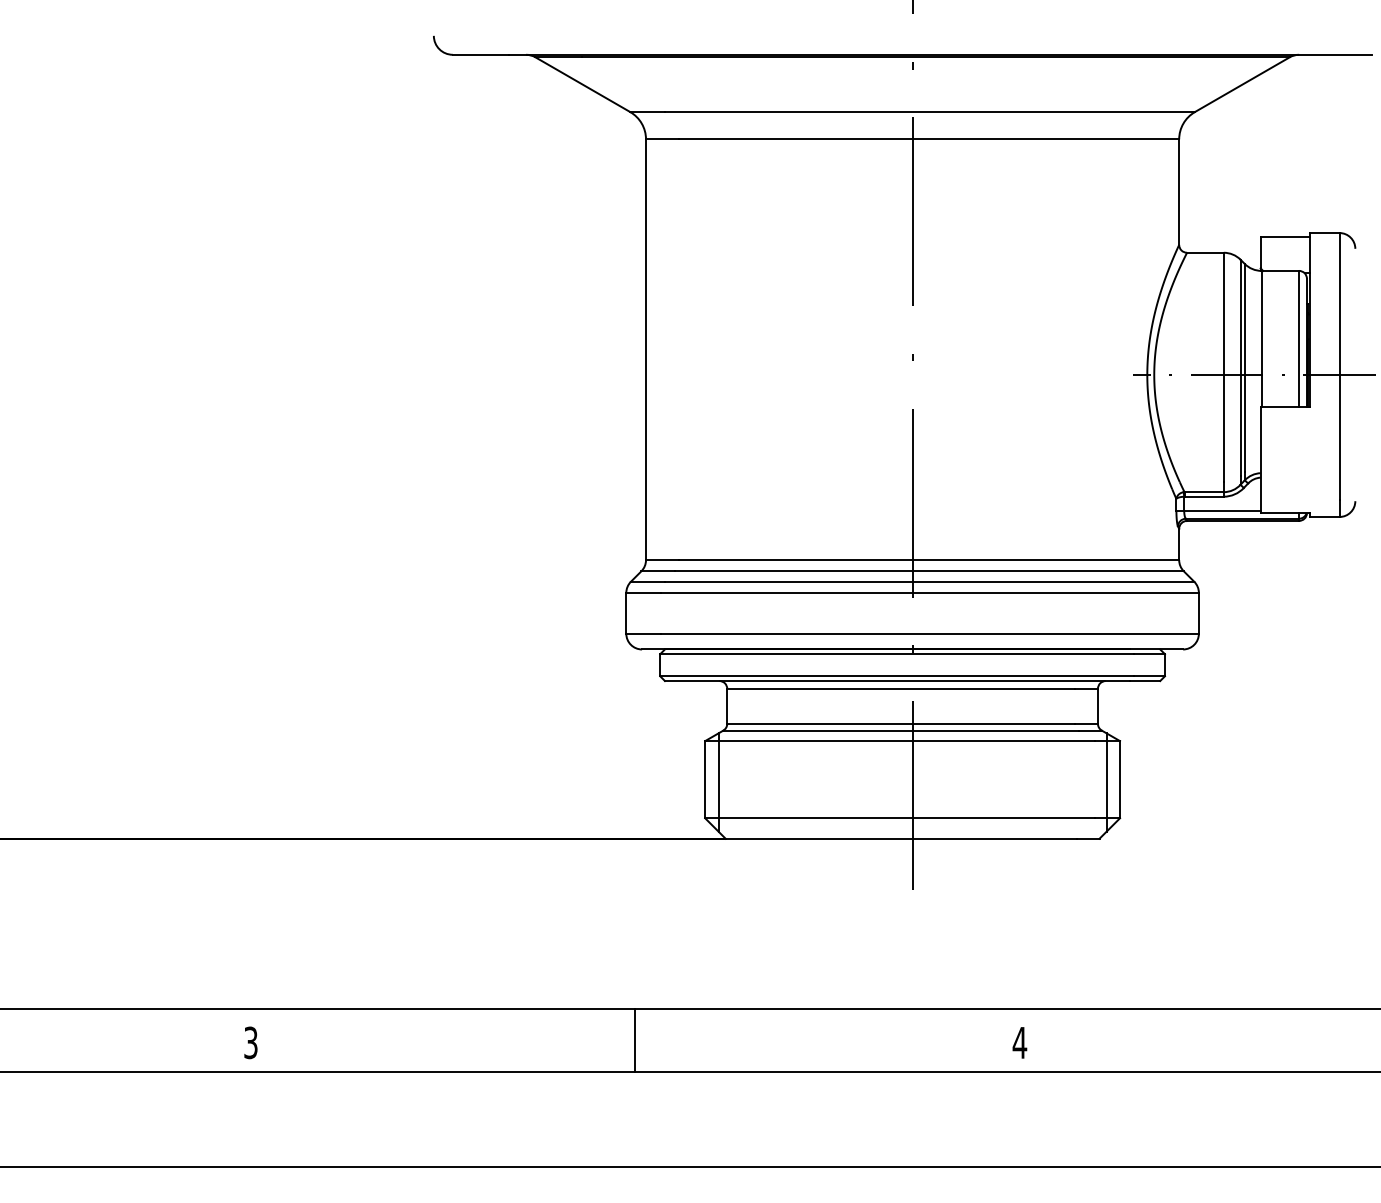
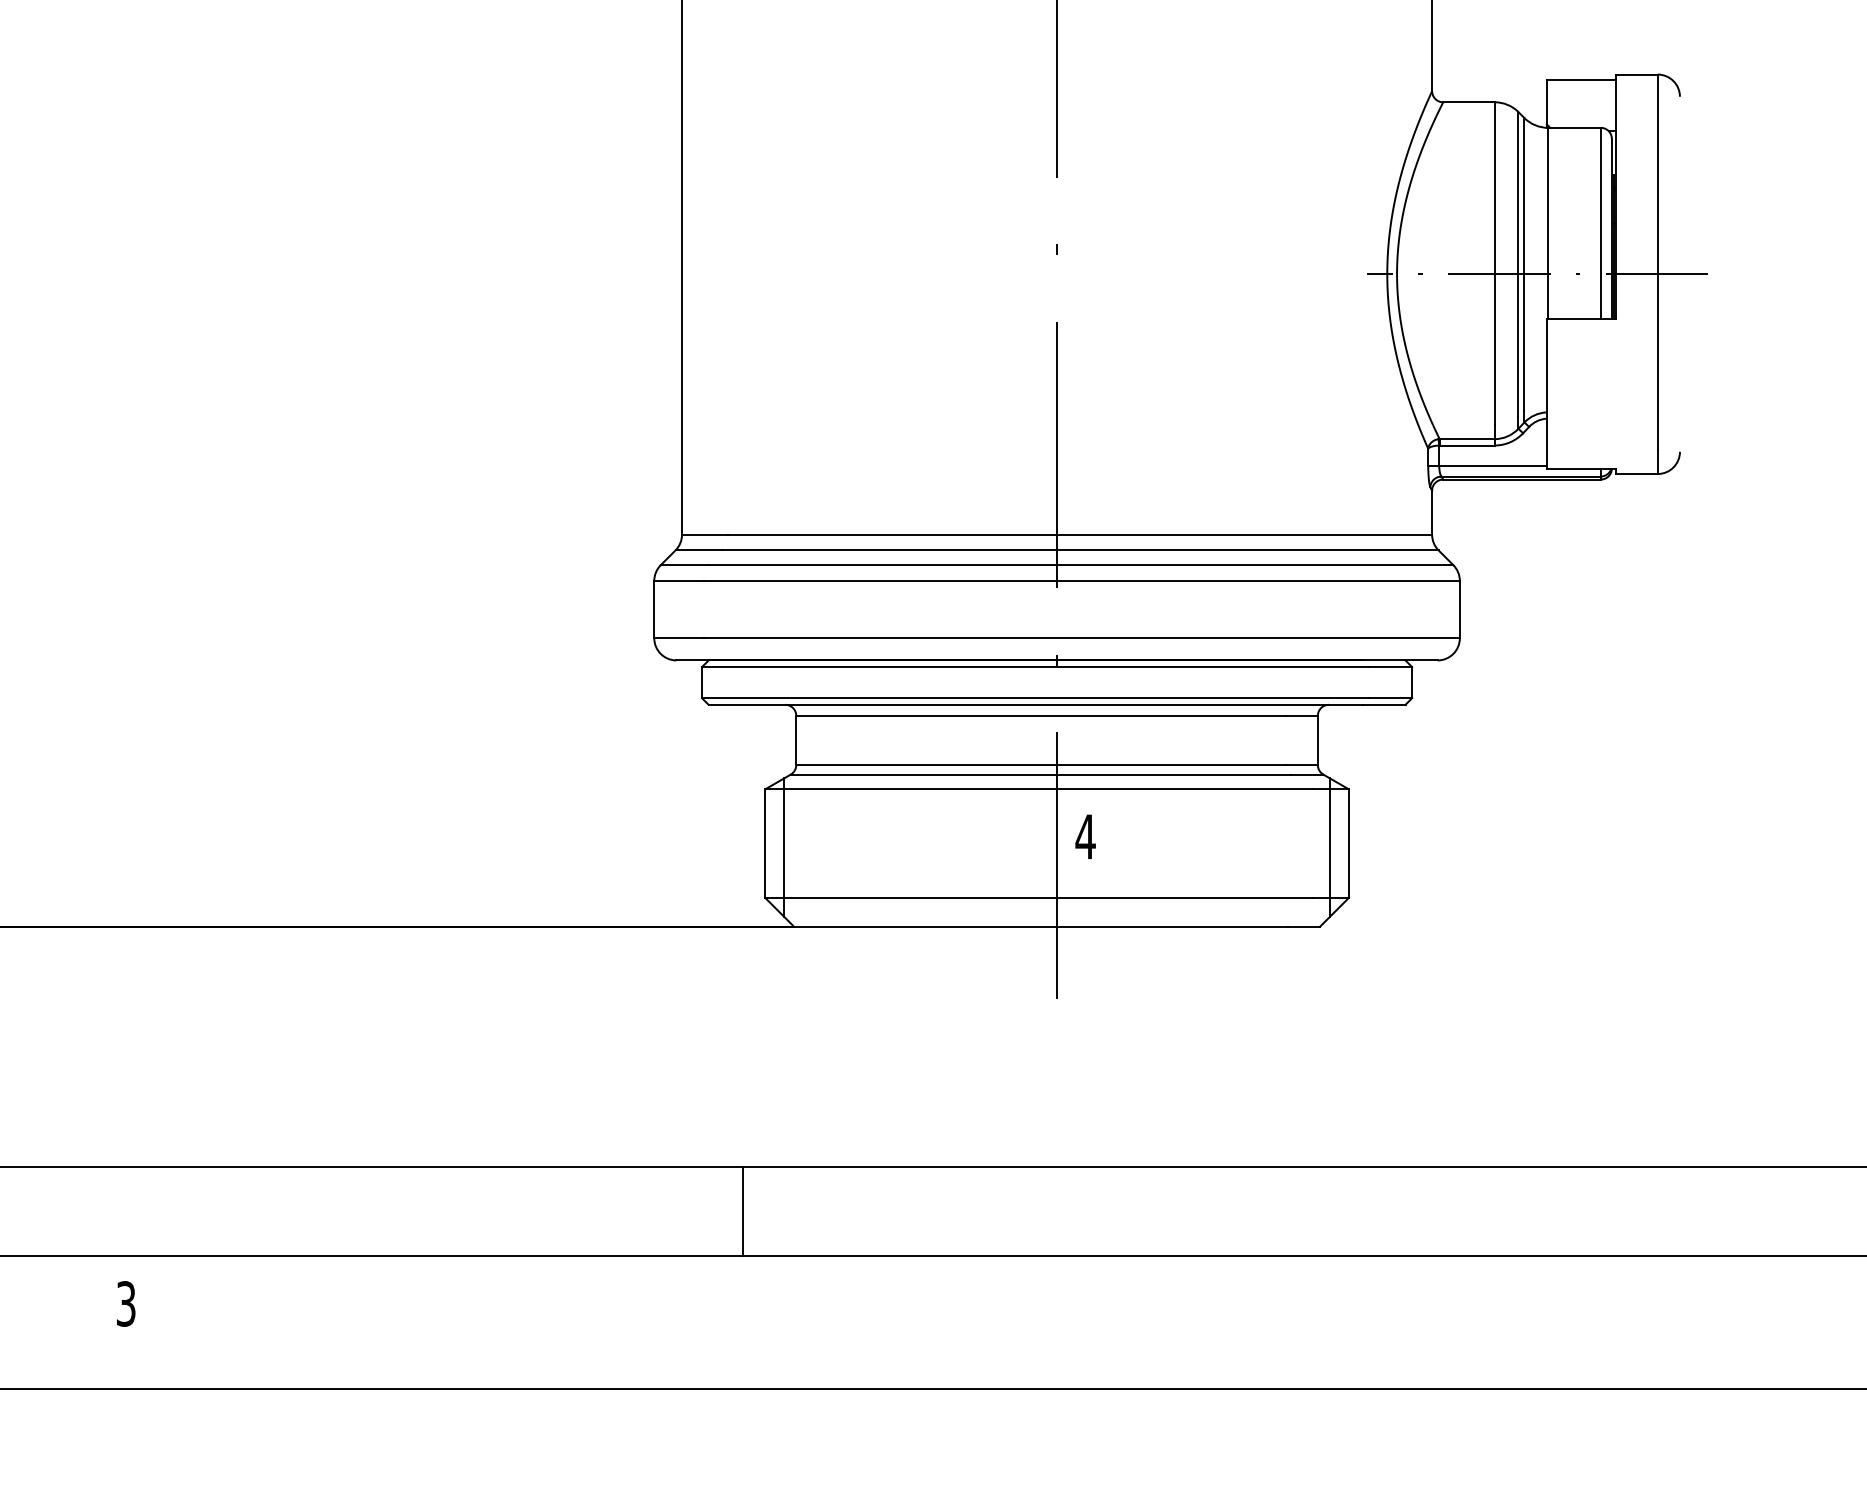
line: (635, 1040) -> (743, 1210), moved
text: (250, 1042) -> (125, 1303), moved
text: (1019, 1042) -> (1085, 836), moved

